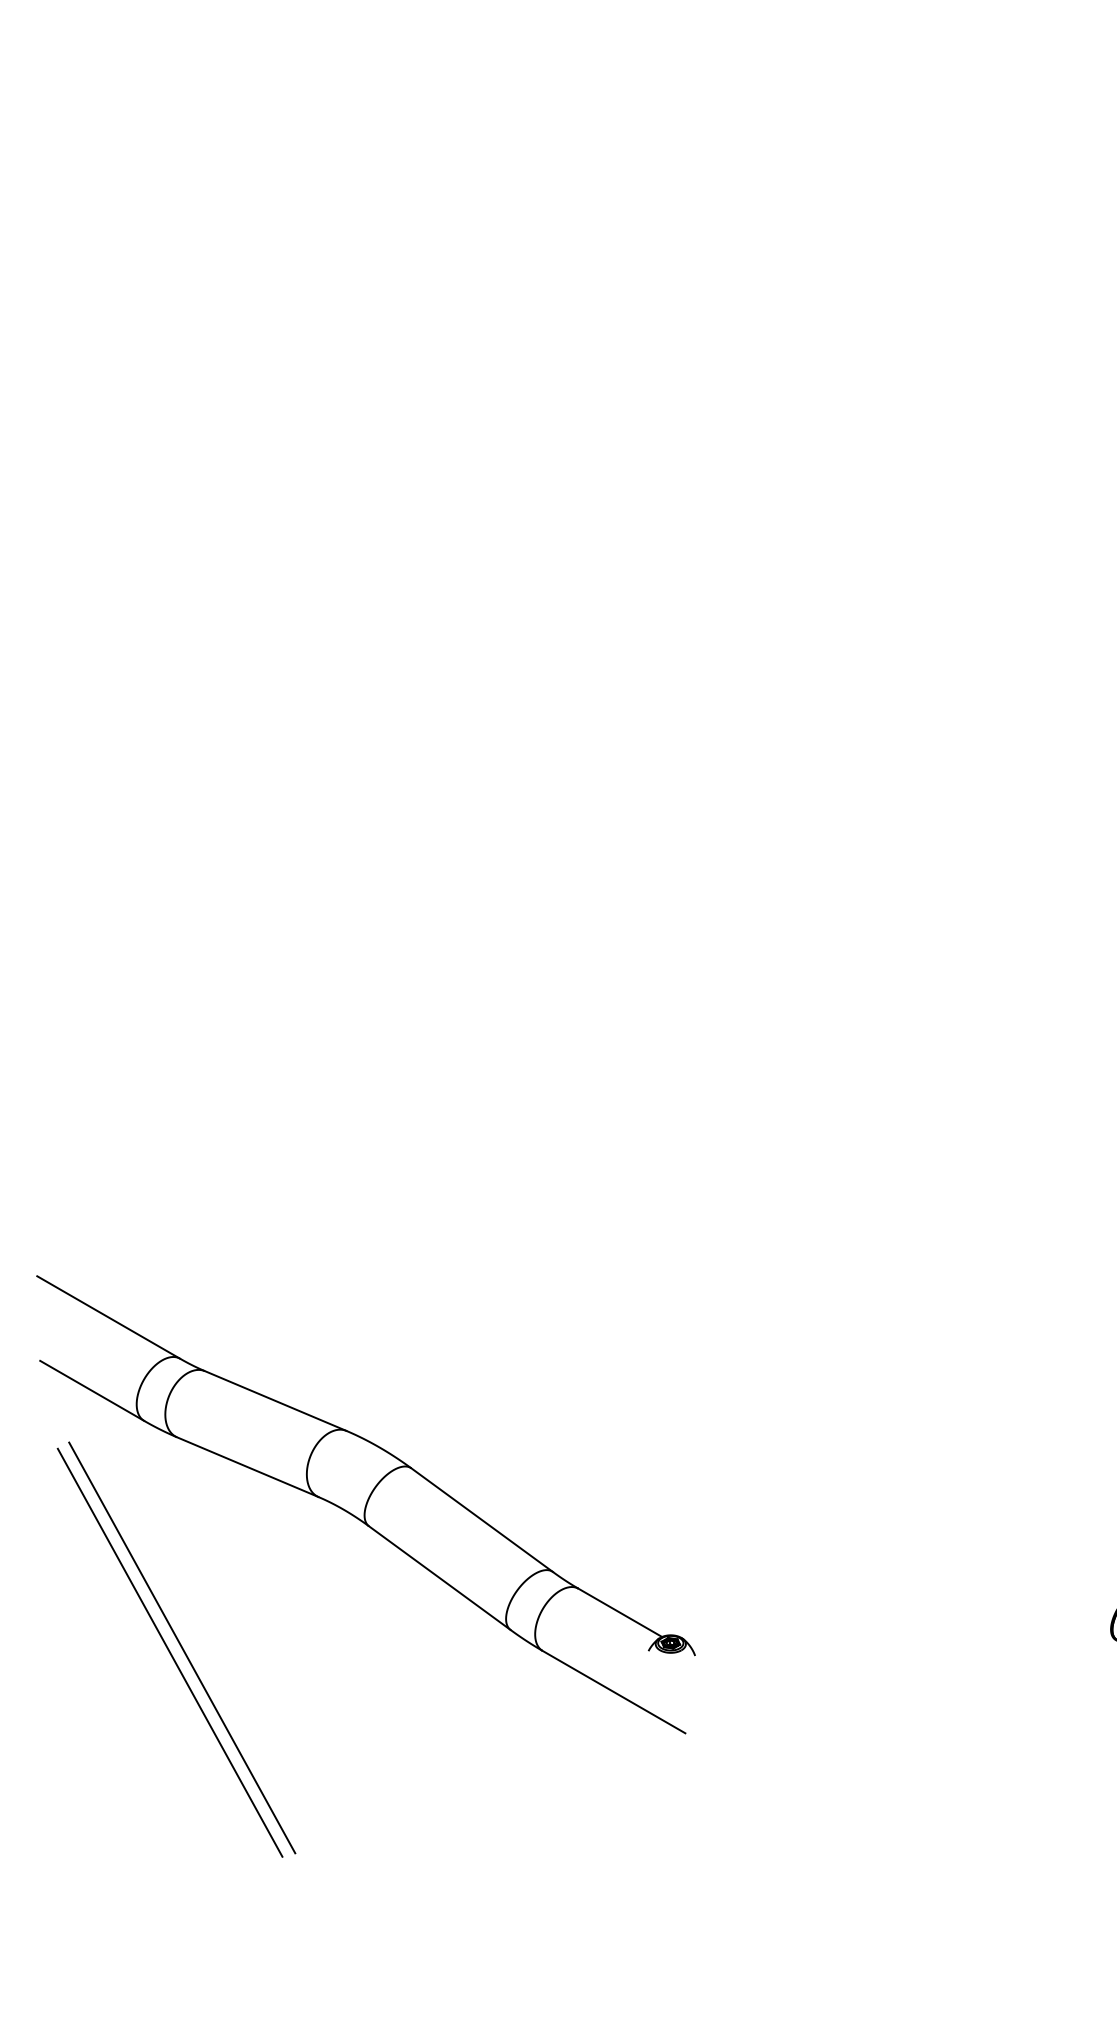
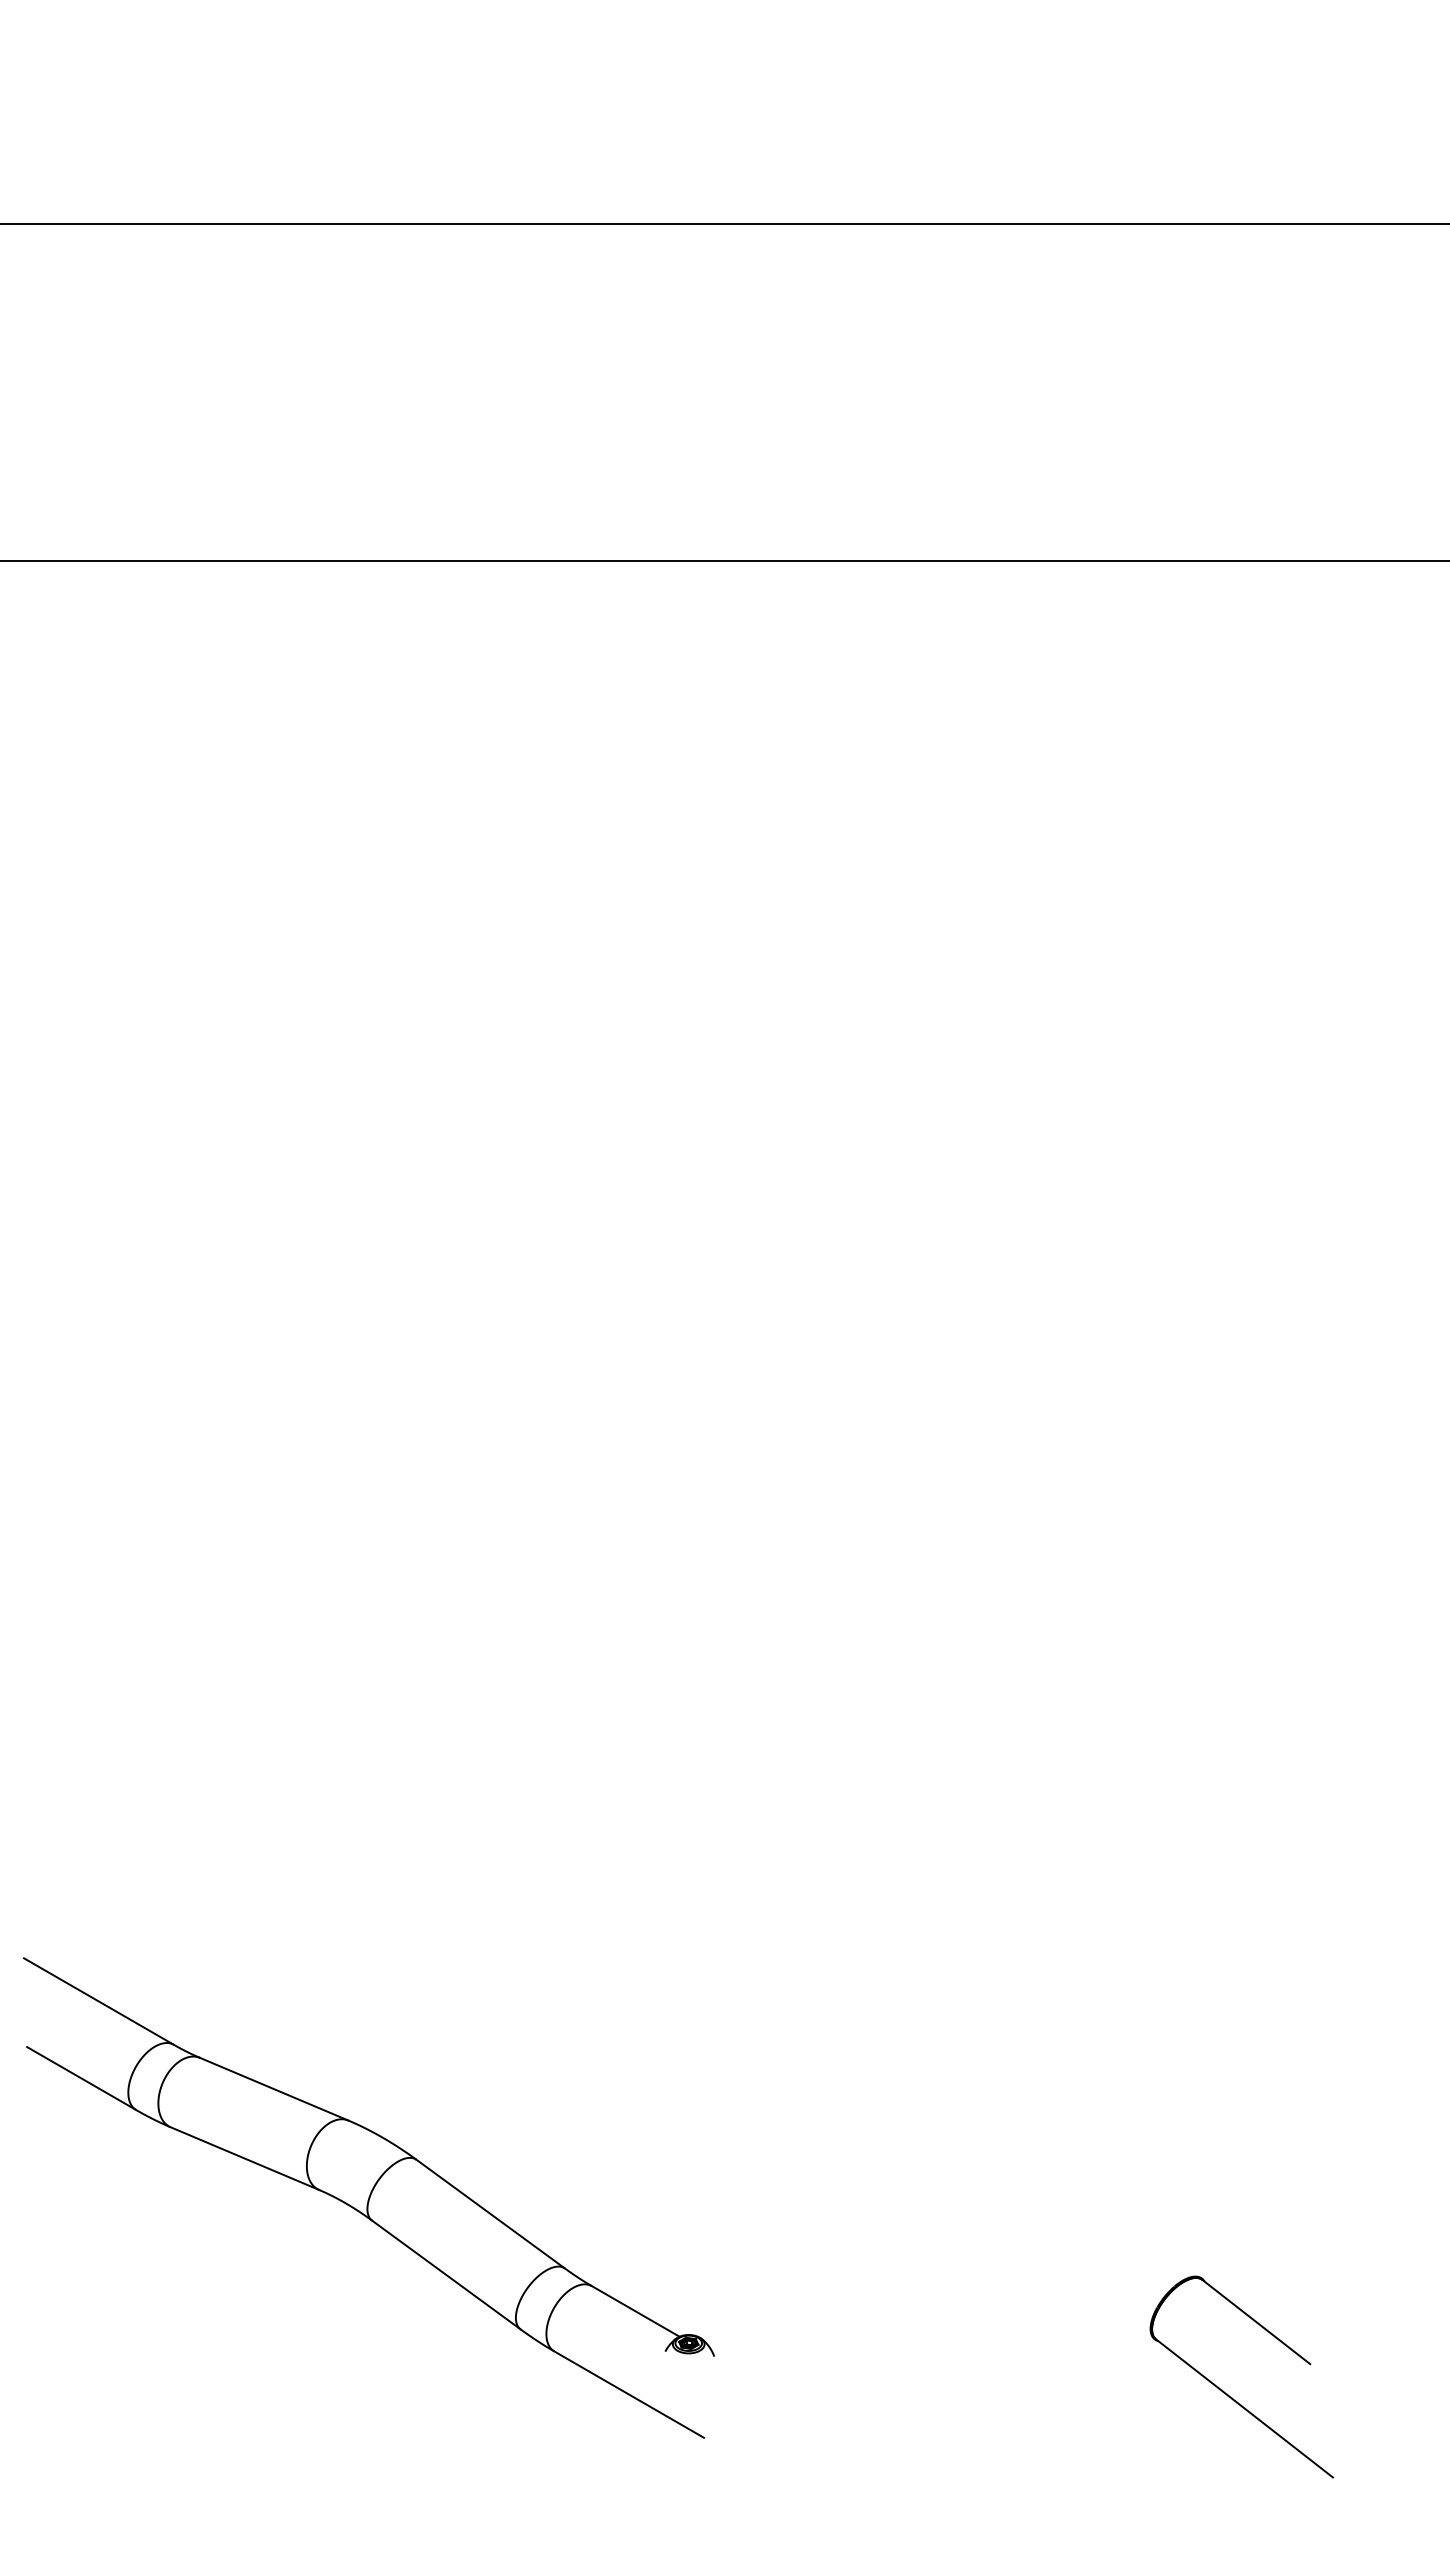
line: (181, 1647) -> (175, 2347), removed
line: (170, 1652) -> (163, 2353), removed

